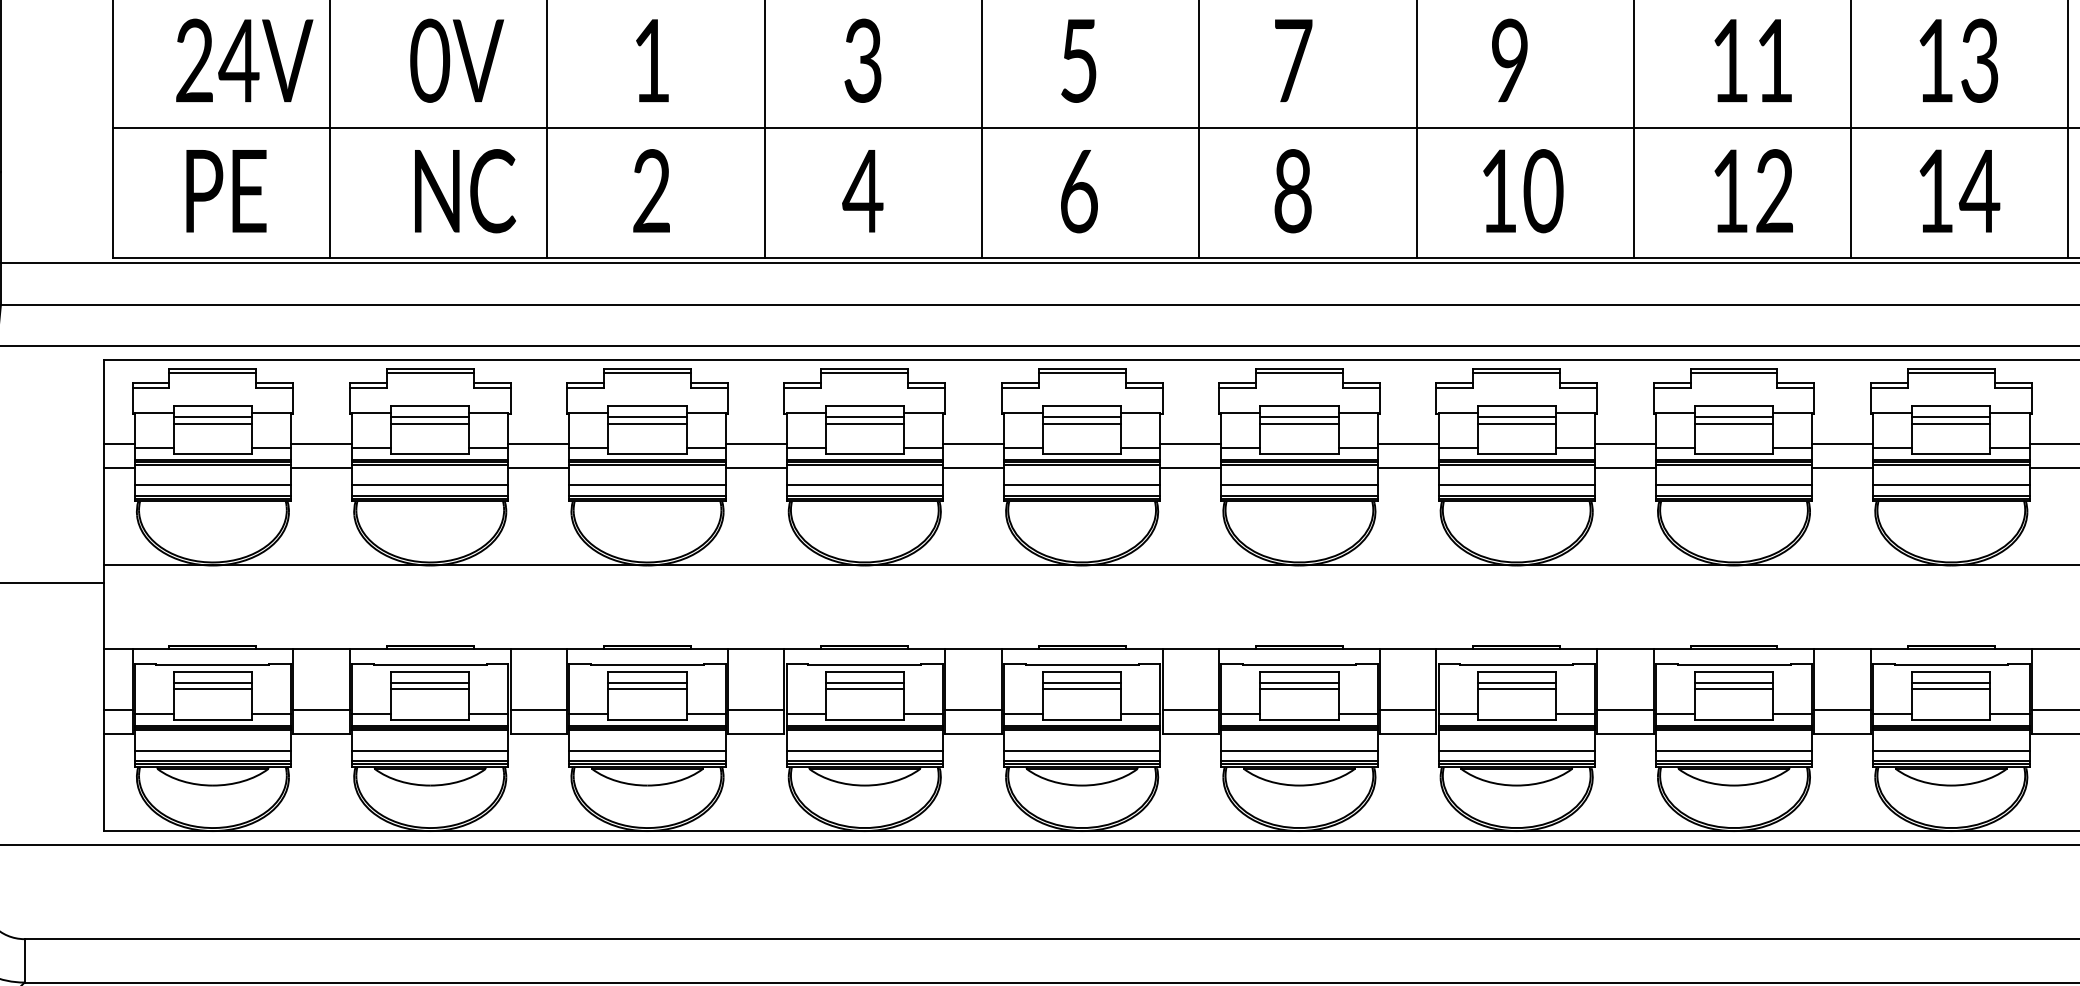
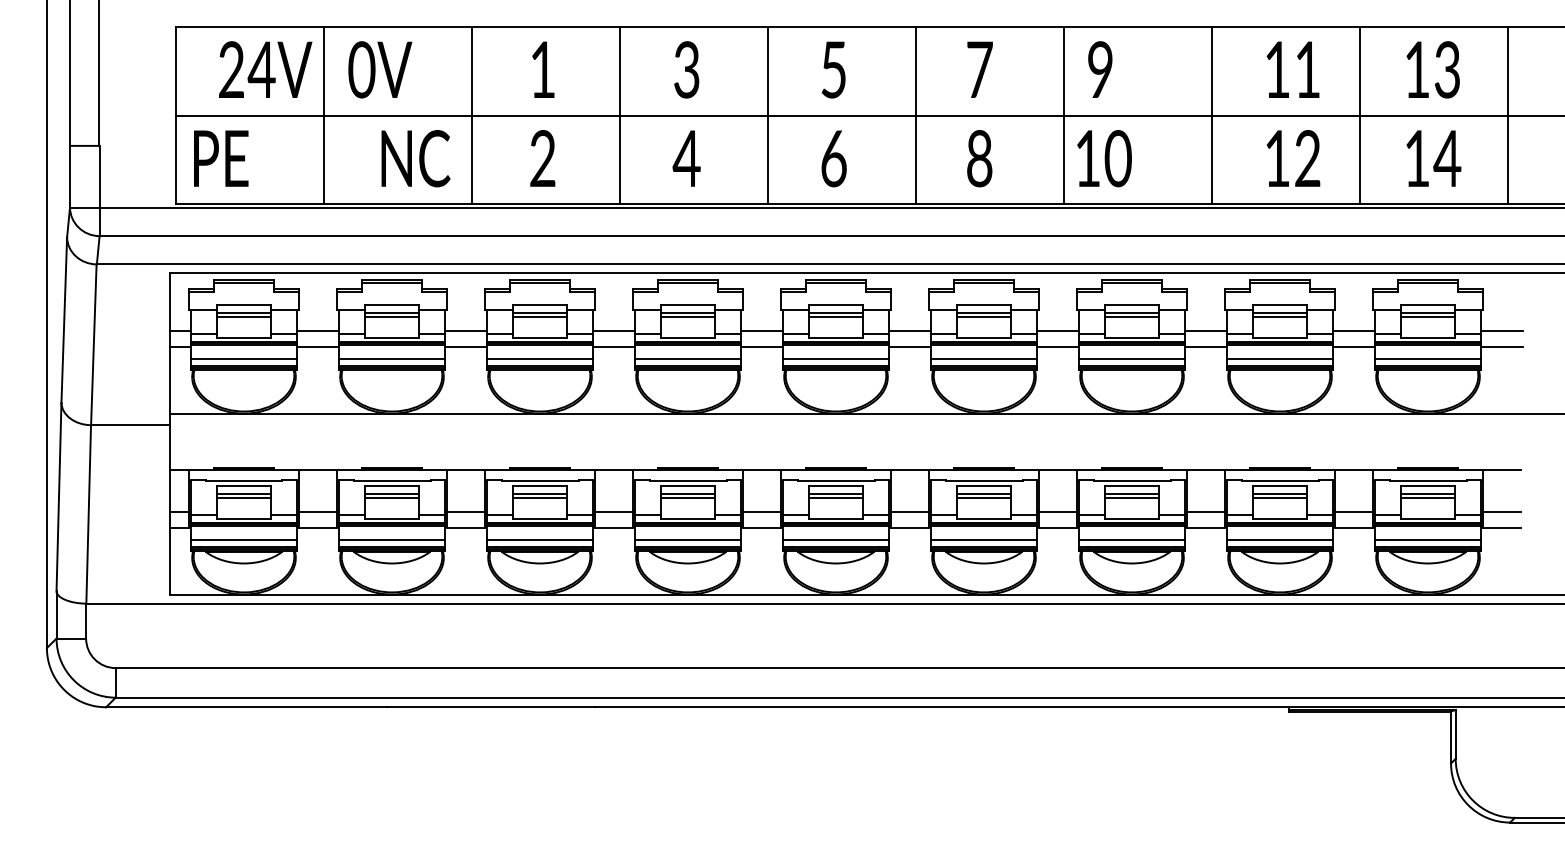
text: (457, 60) -> (380, 69), moved
text: (1510, 60) -> (1100, 69), moved
text: (226, 190) -> (221, 158), moved
text: (1523, 190) -> (1104, 158), moved

